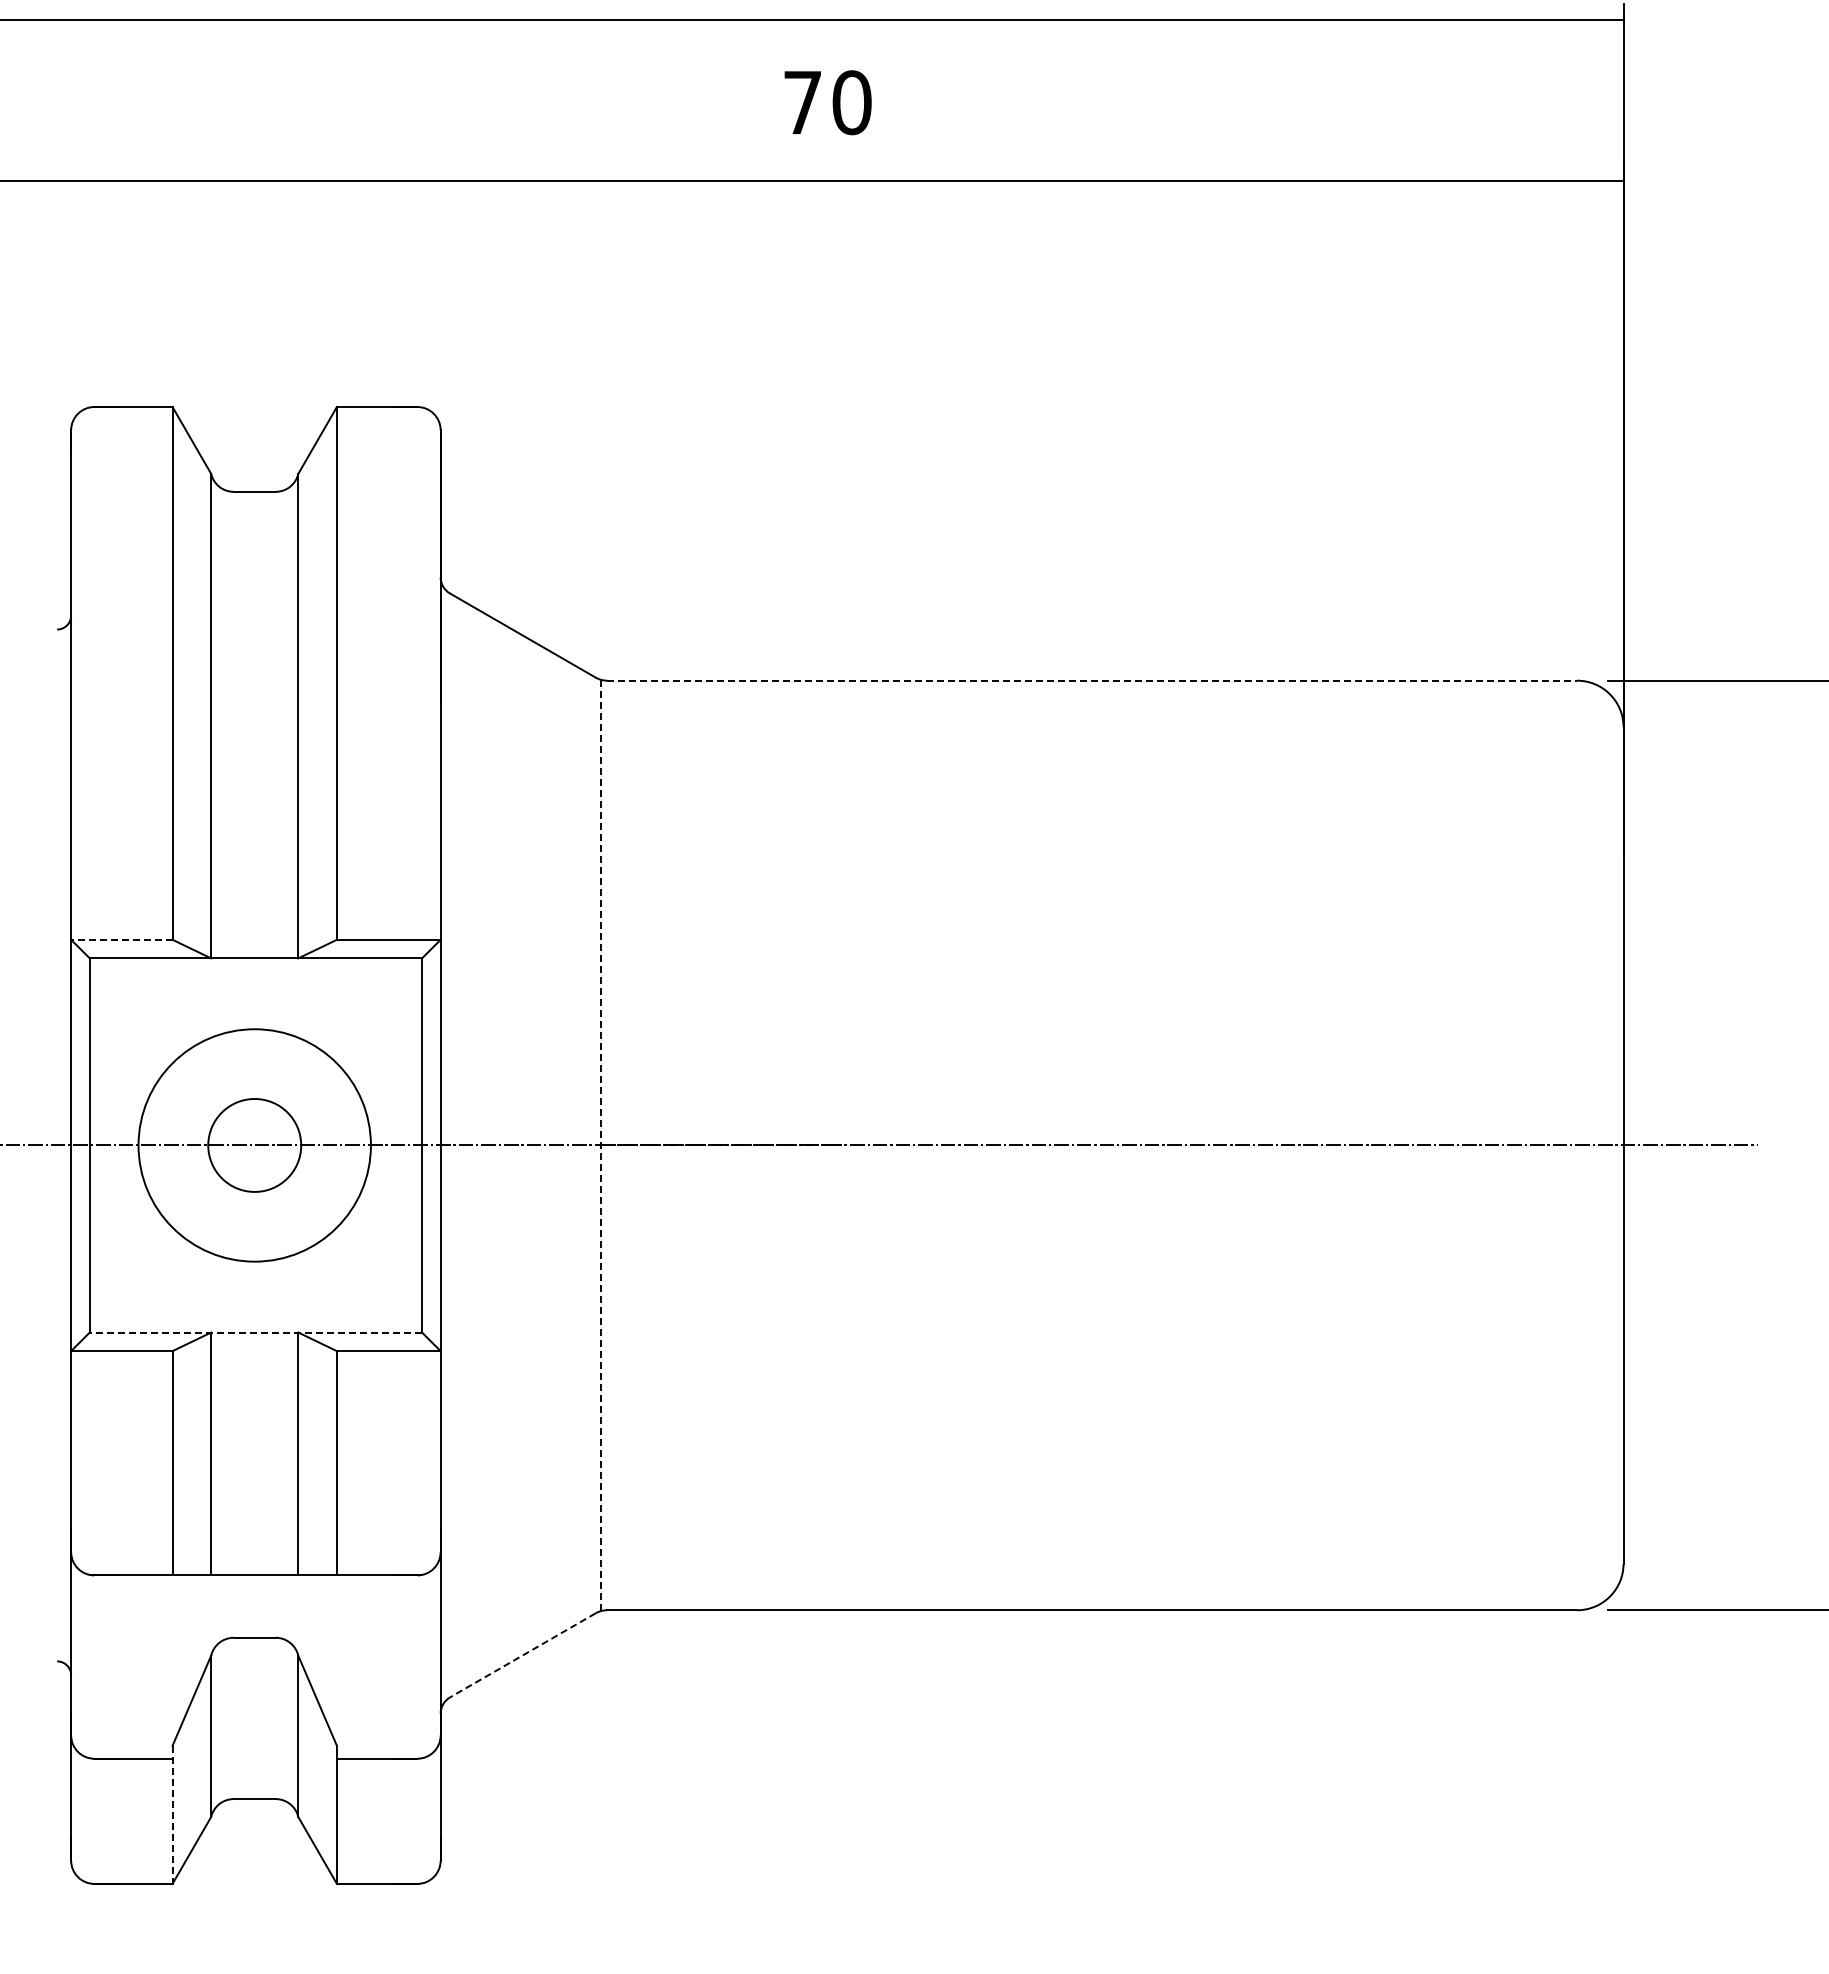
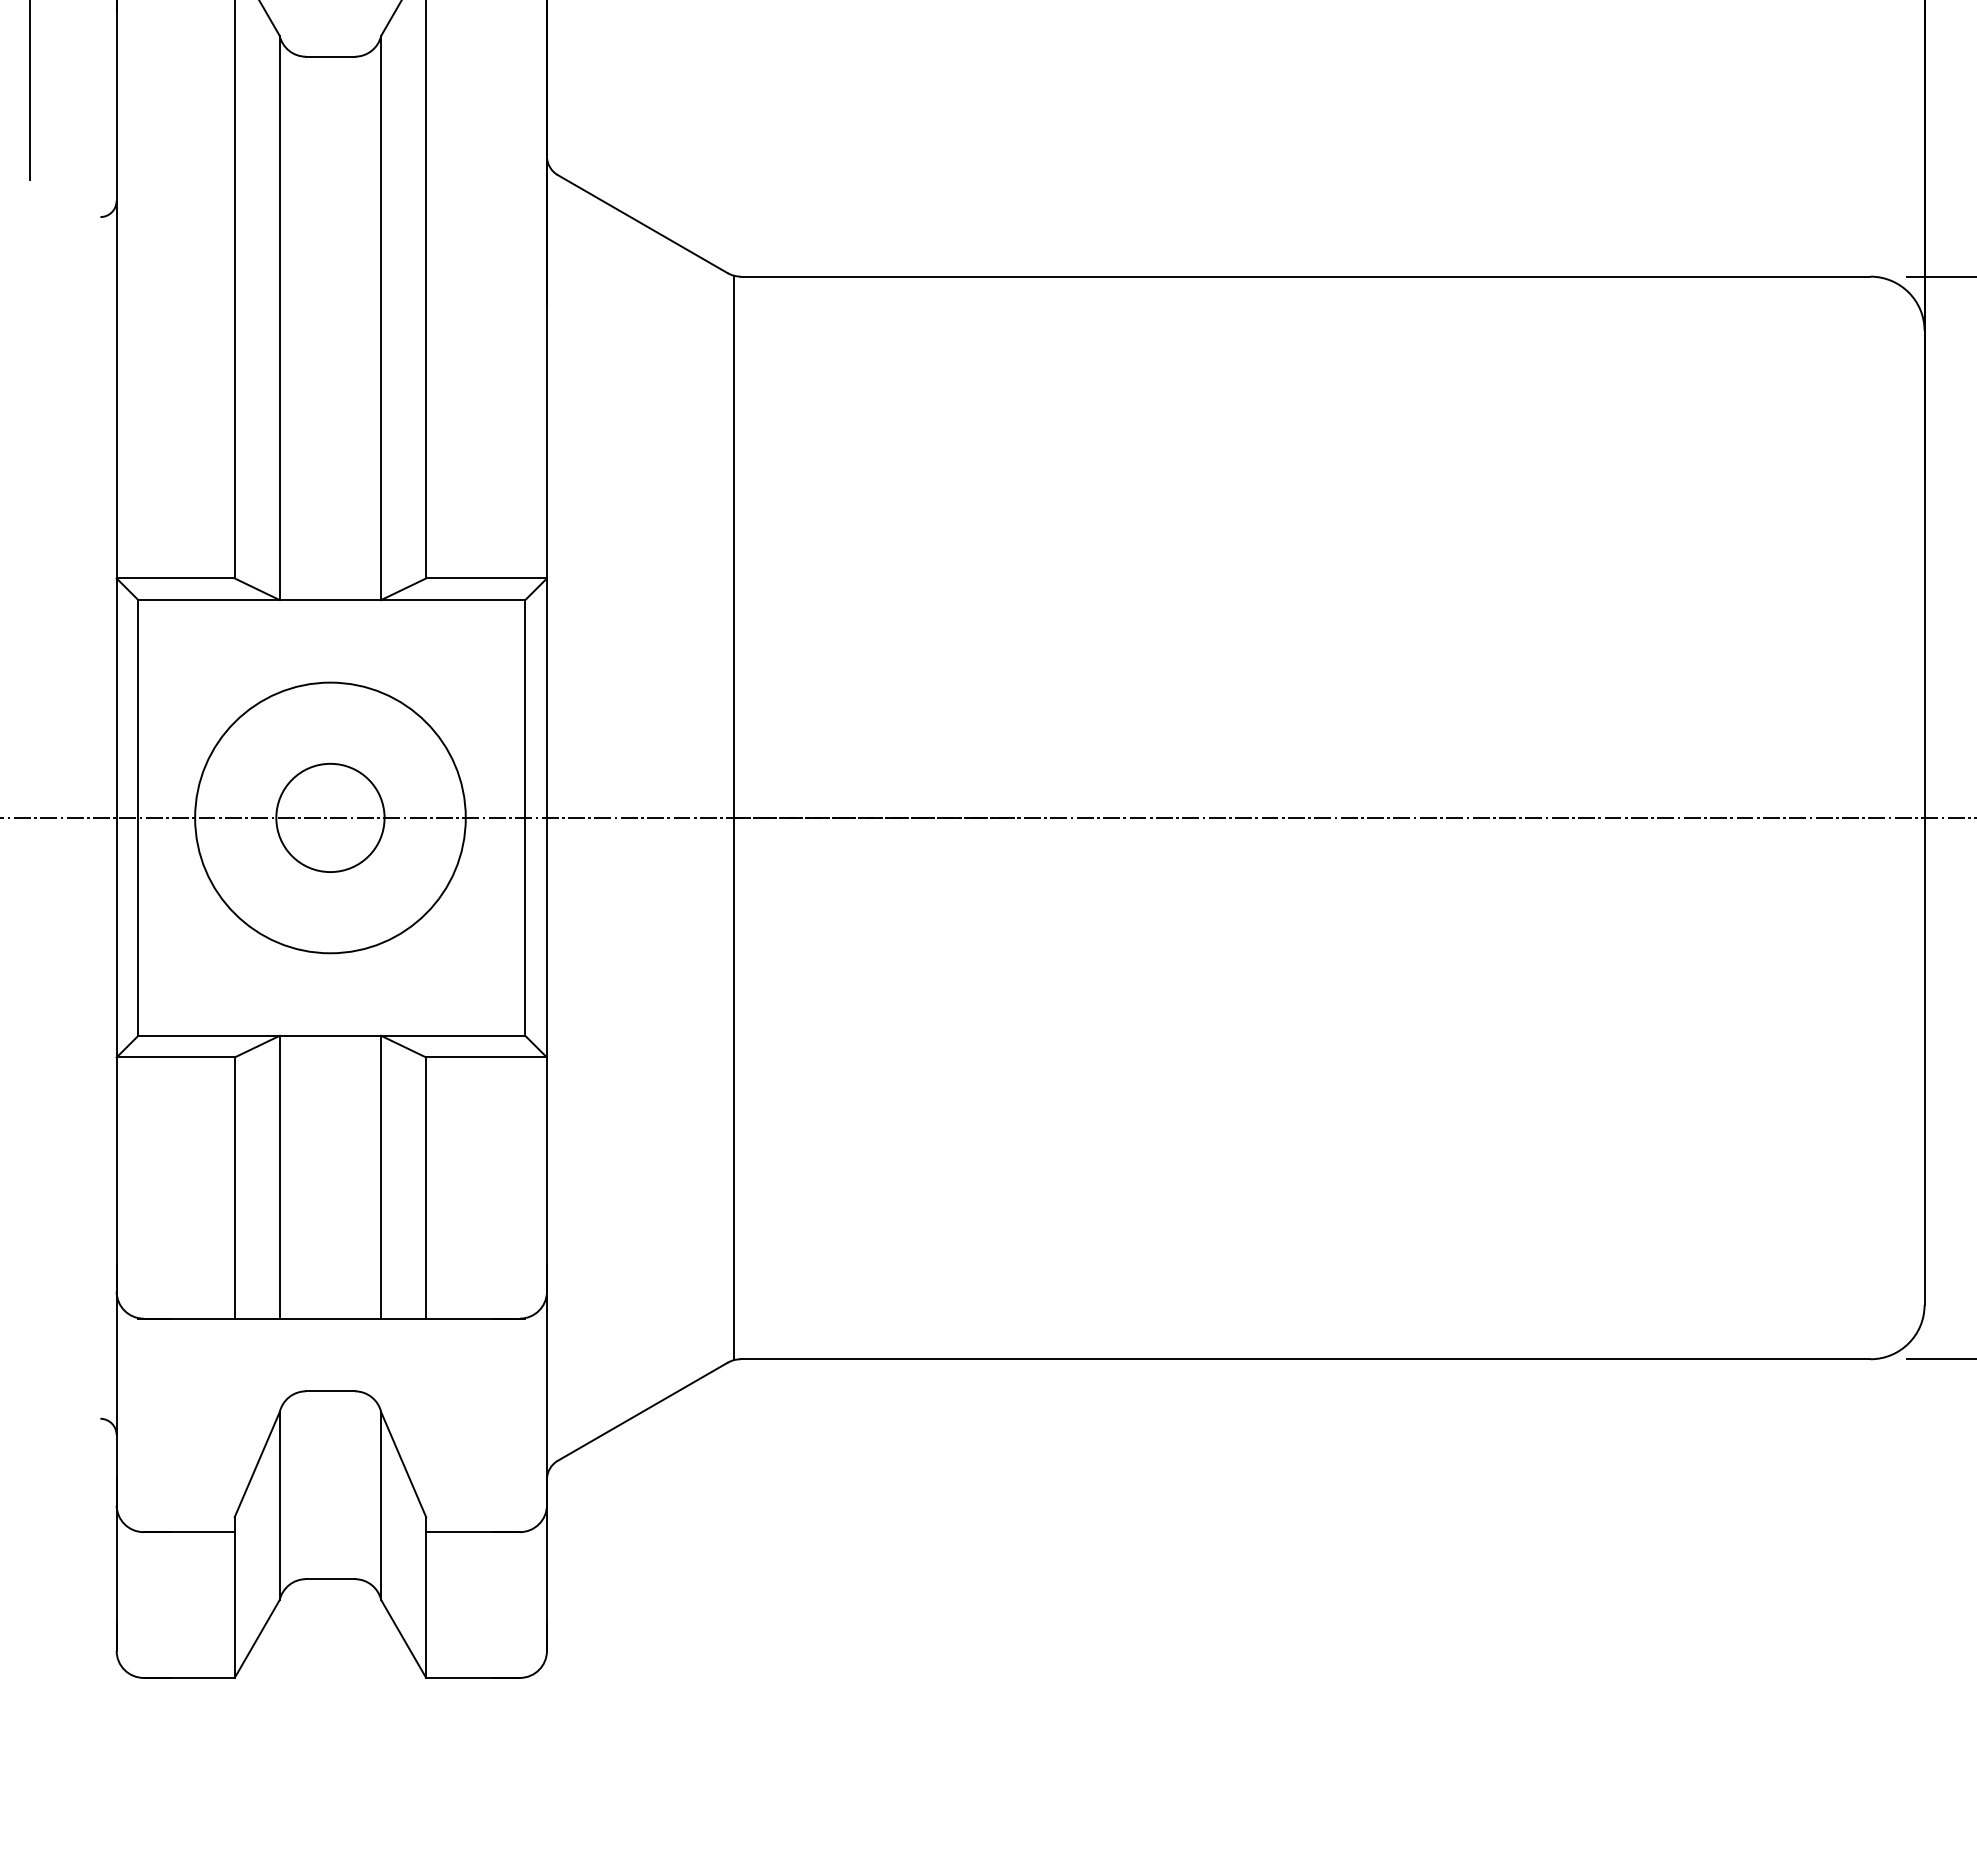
line: (1092, 680) -> (1306, 276), dashed -> solid
line: (121, 939) -> (175, 578), dashed -> solid
line: (601, 1145) -> (734, 817), dashed -> solid
line: (255, 1332) -> (331, 1035), dashed -> solid
line: (522, 1655) -> (642, 1411), dashed -> solid
line: (172, 1815) -> (234, 1598), dashed -> solid

